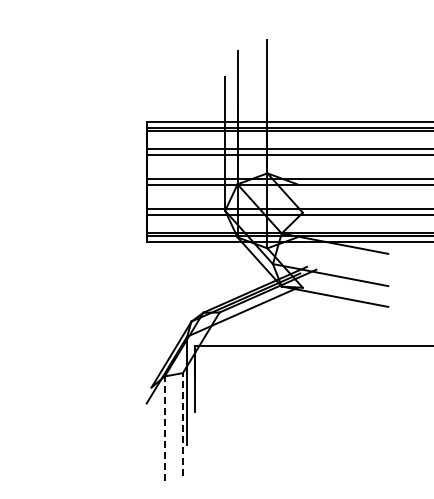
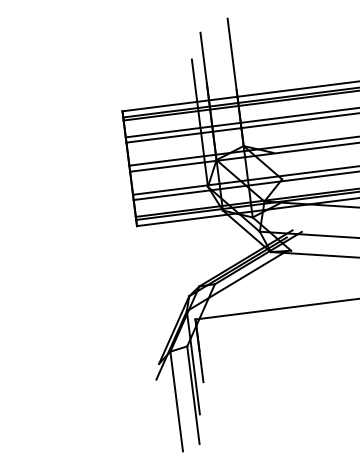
line: (182, 423) -> (192, 394), dashed -> solid
line: (164, 428) -> (176, 401), dashed -> solid

